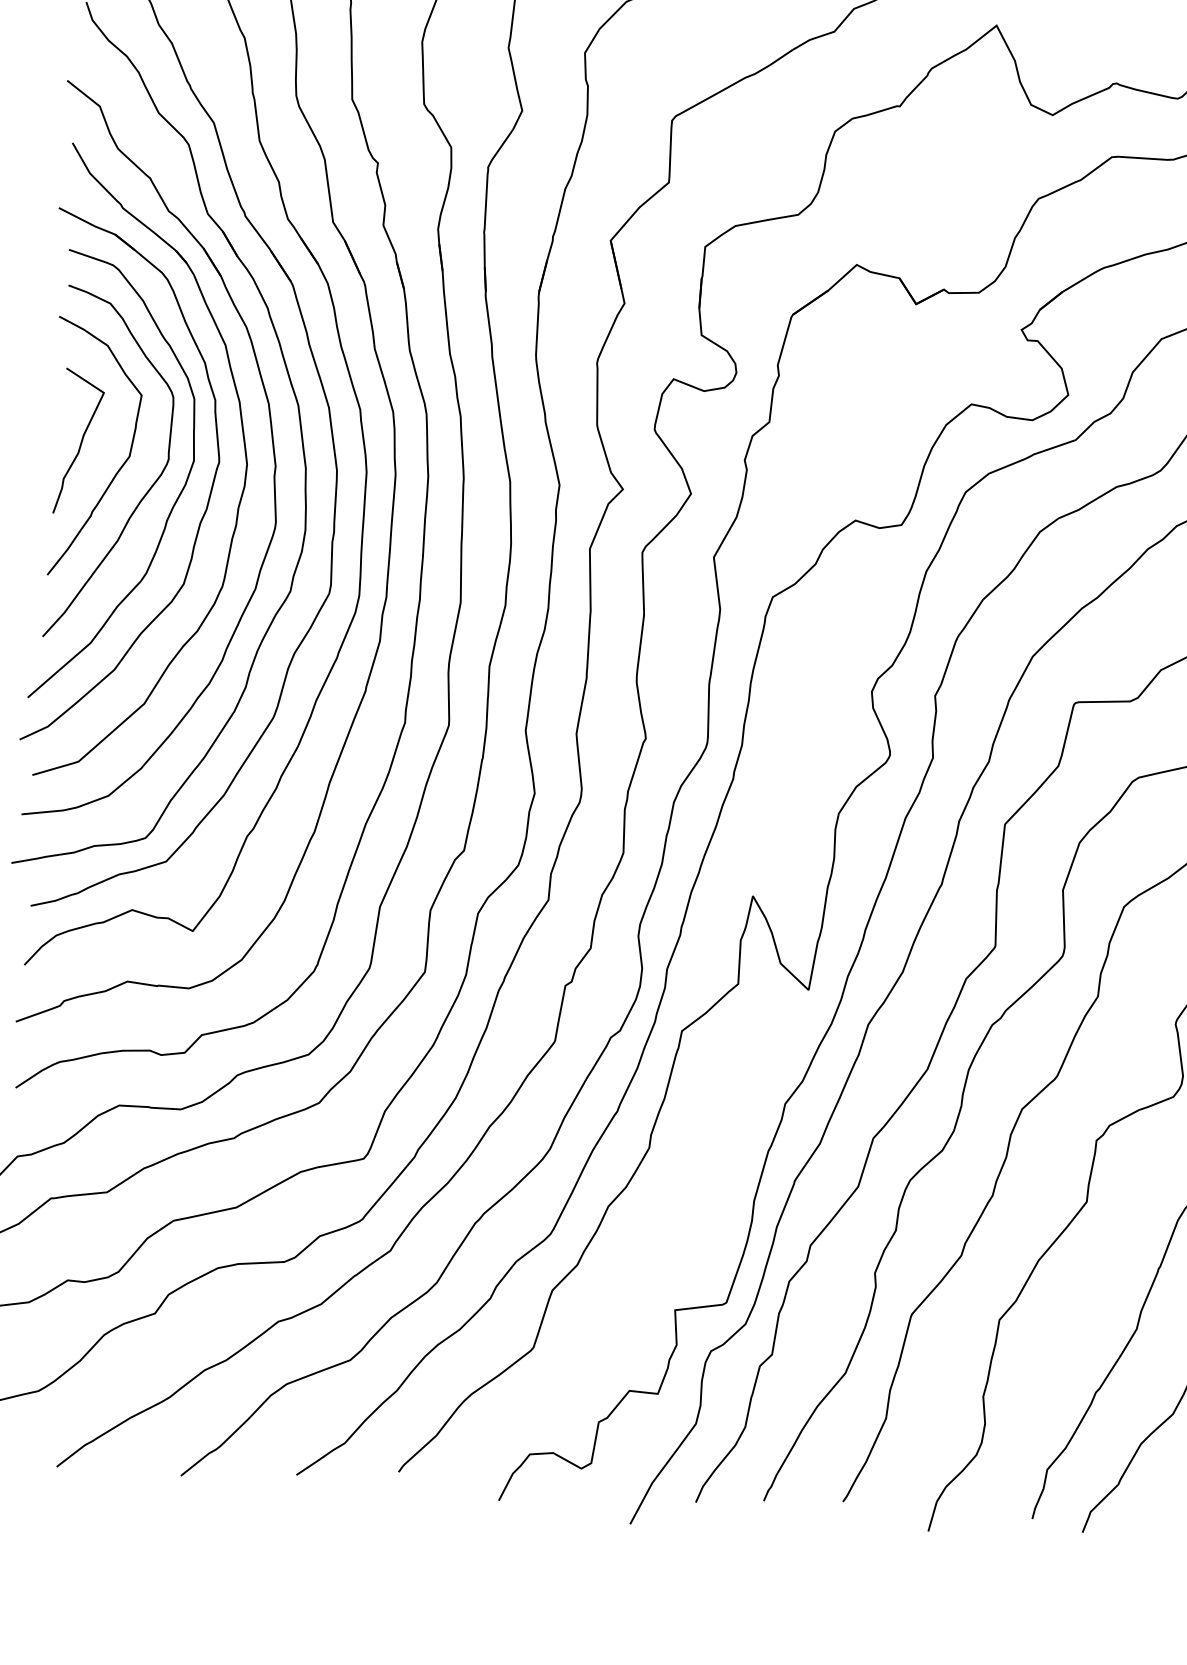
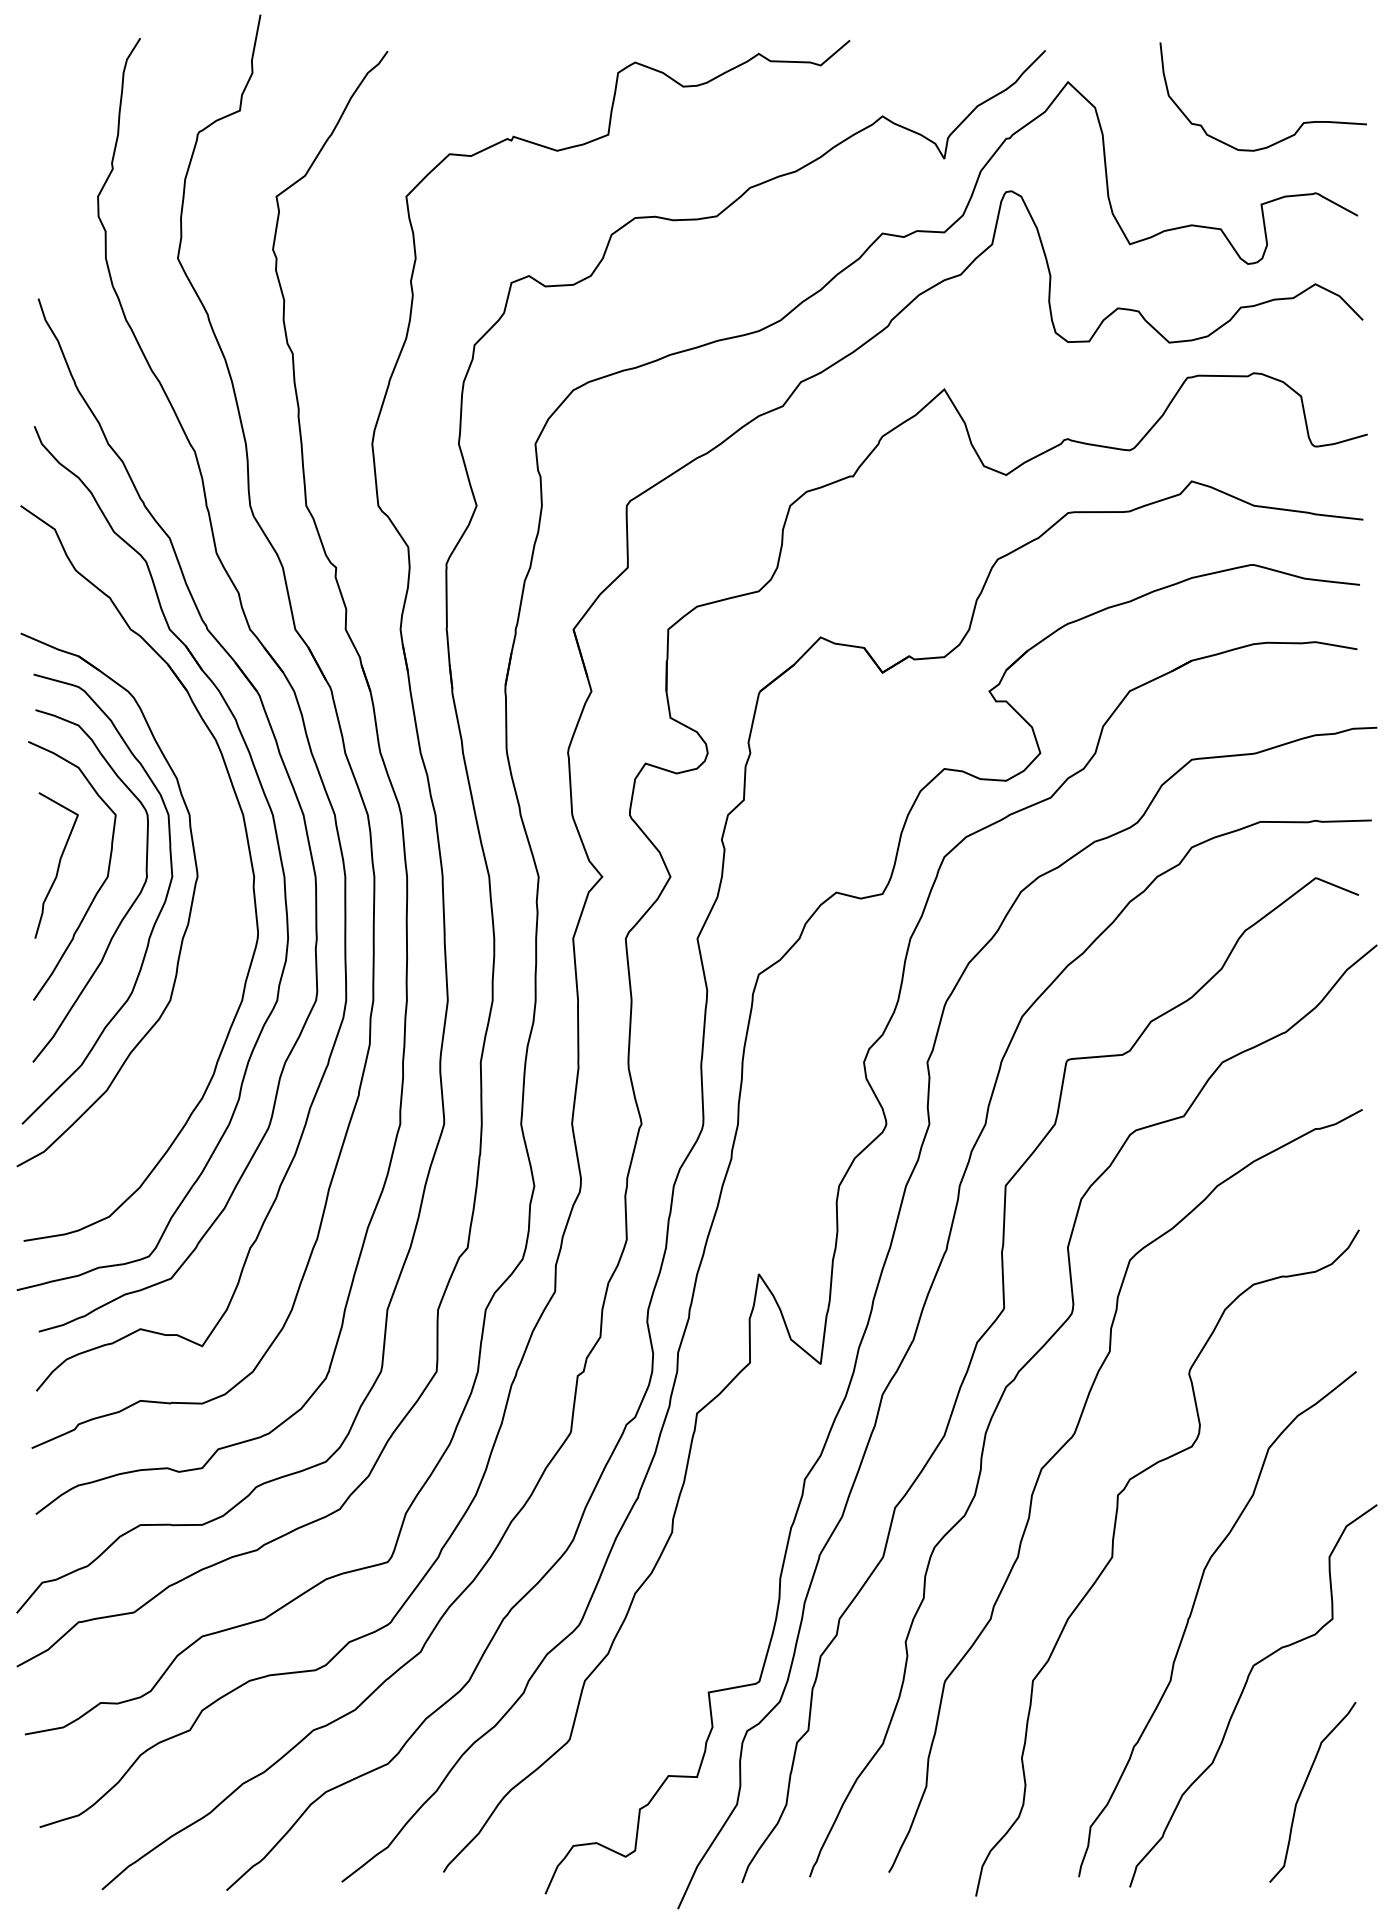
part: (244, 479) -> (223, 892), removed

